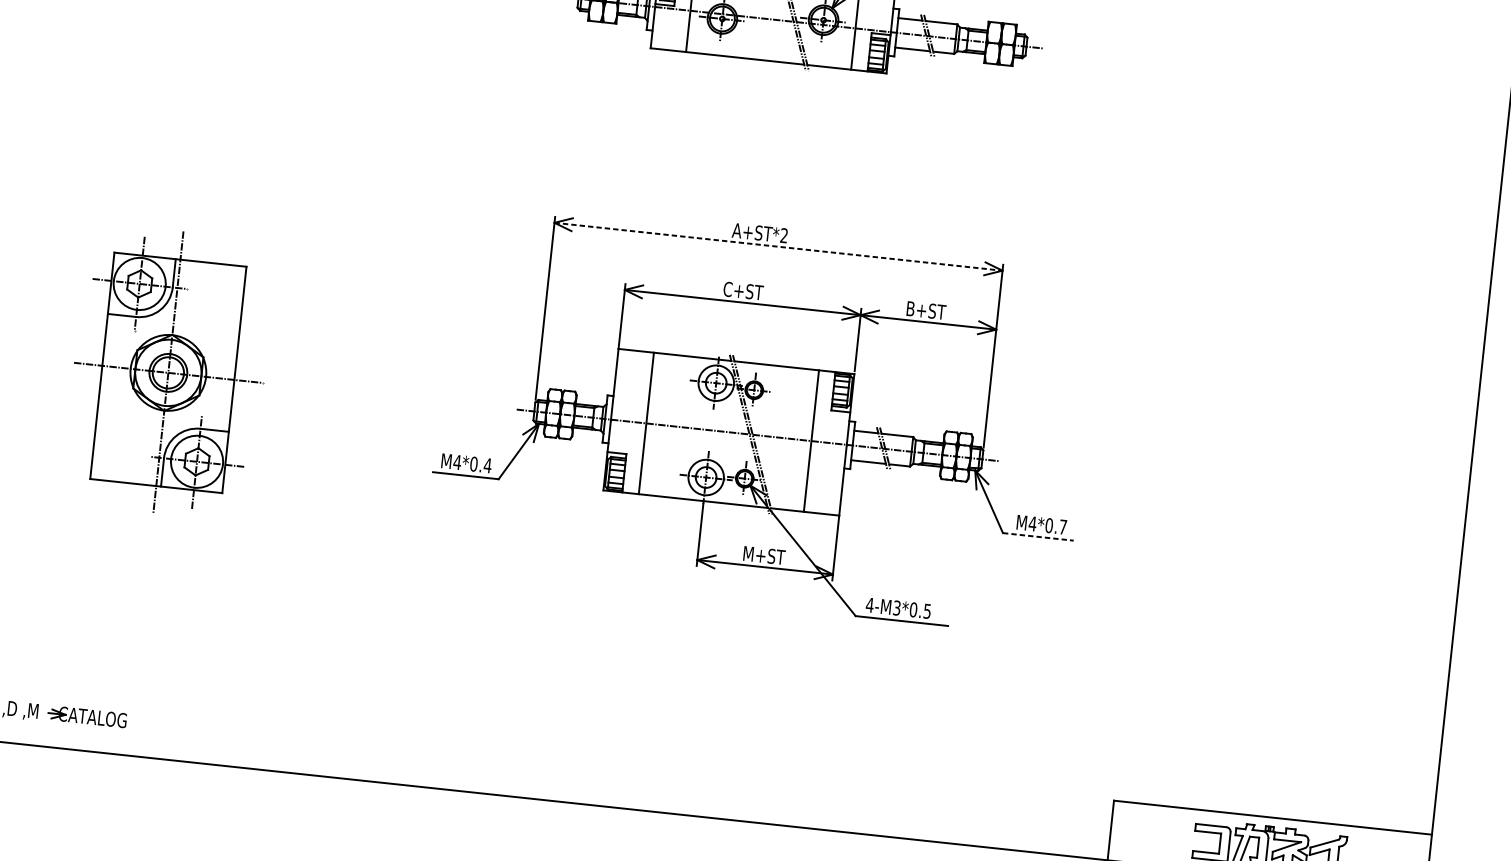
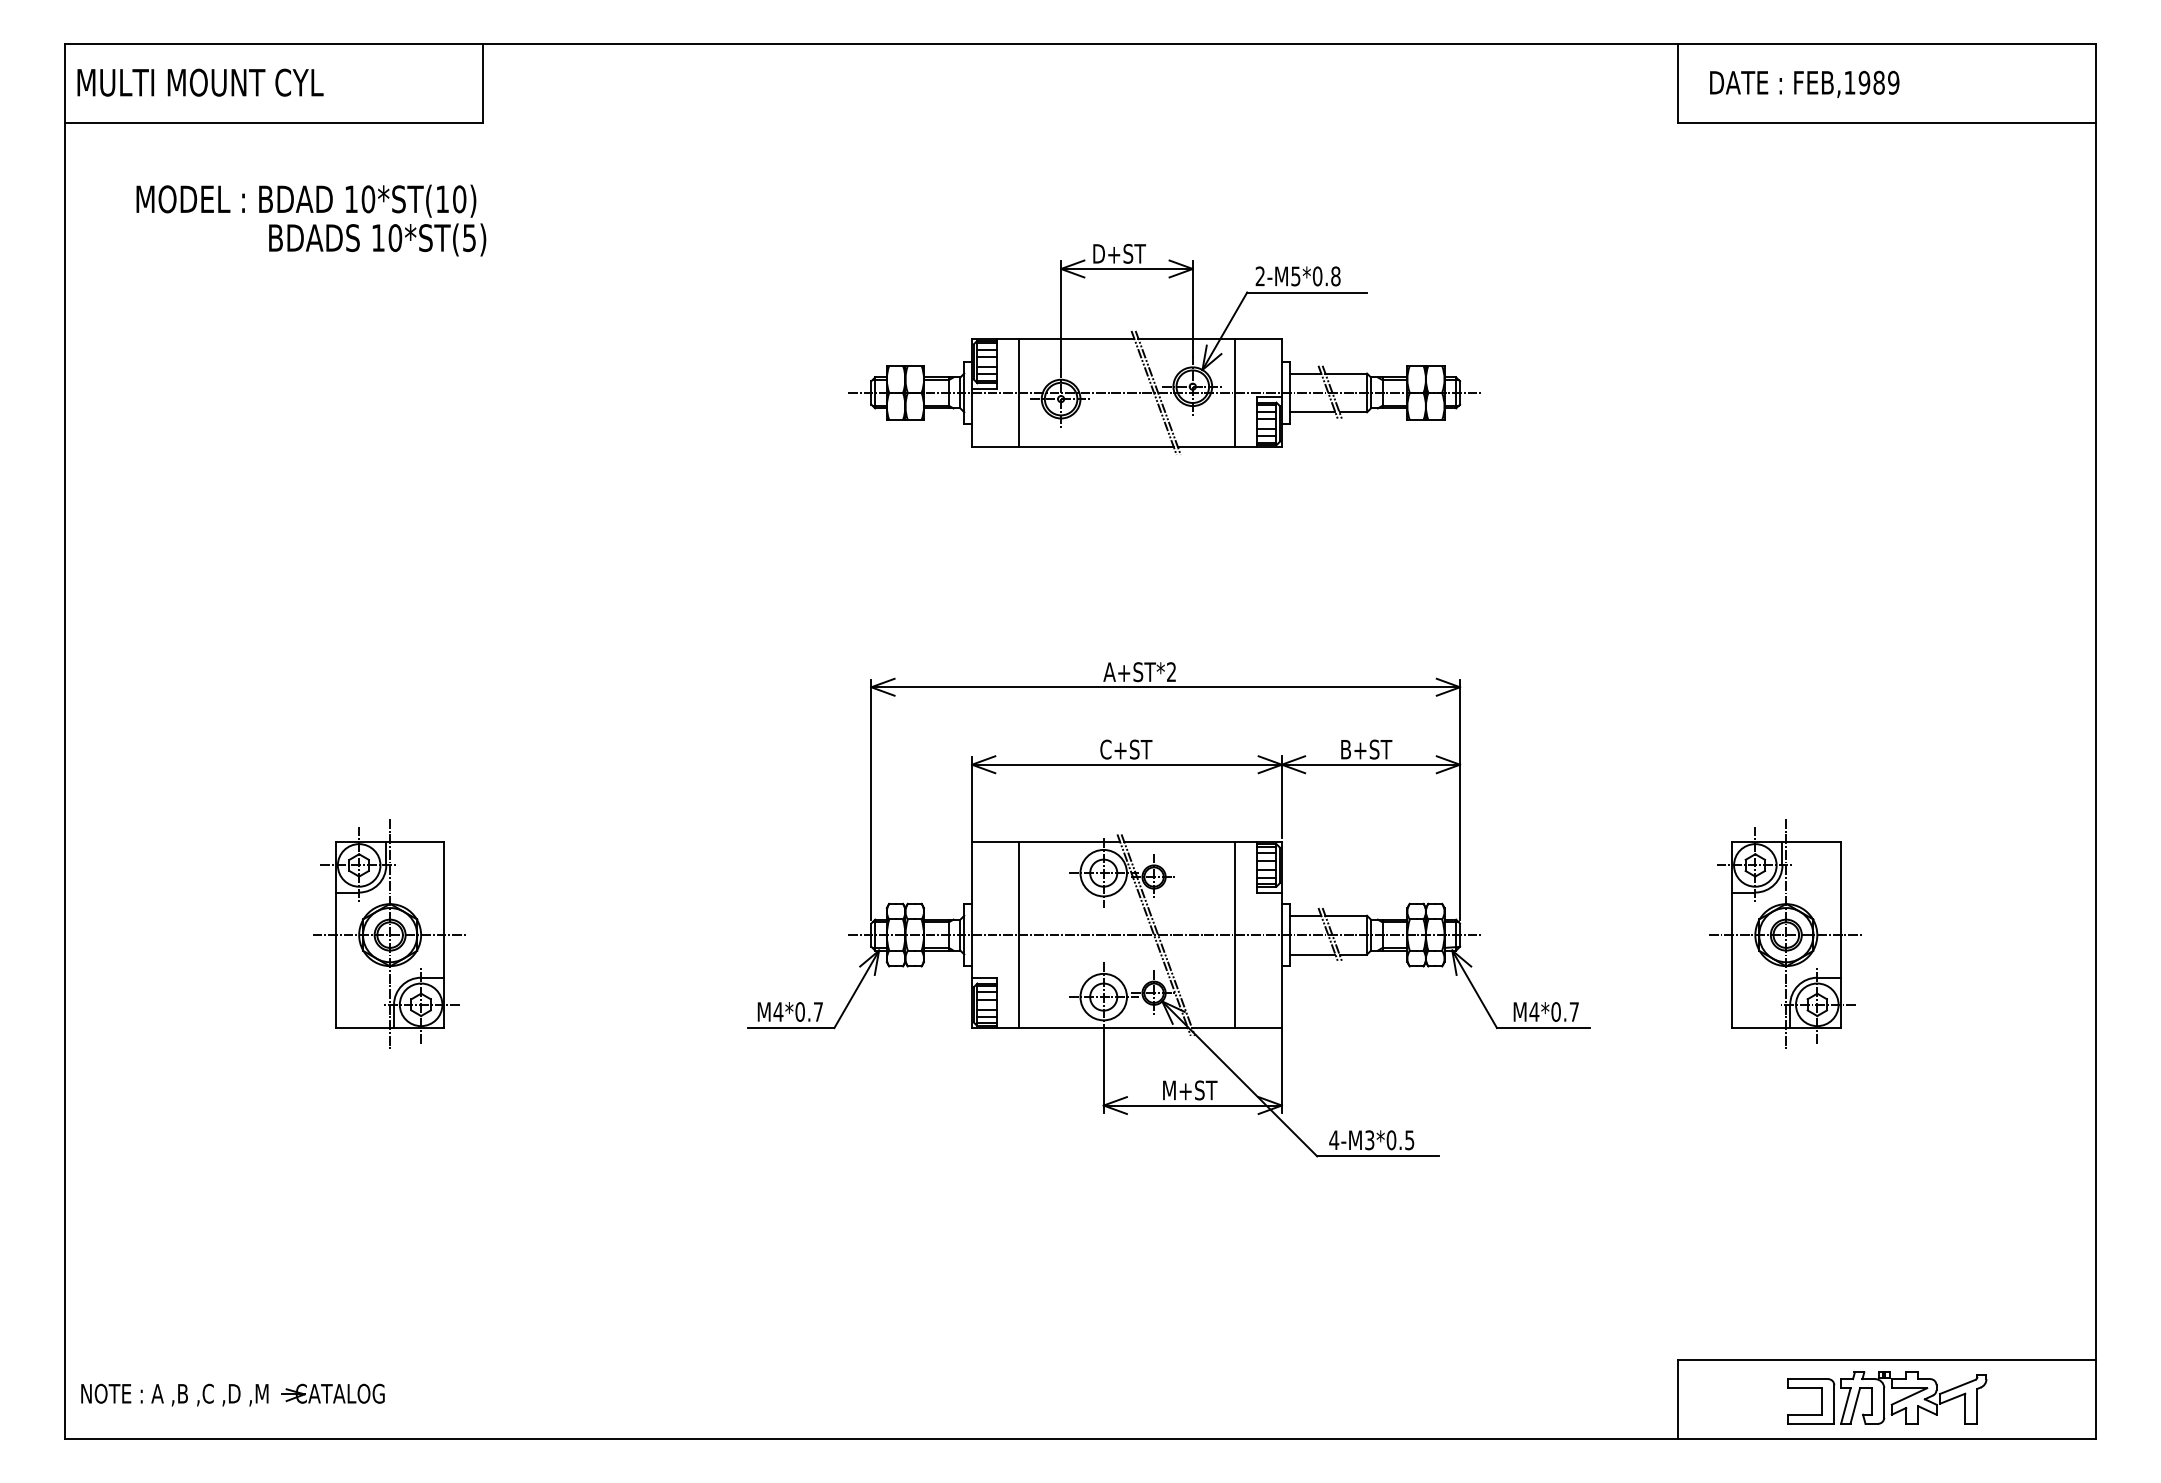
line: (779, 247) -> (1166, 687), dashed -> solid
part: (167, 371) -> (389, 933), size x0.62
text: (487, 465) -> (818, 1011), M4*0.4 -> M4*0.7
part: (1230, 484) -> (1785, 933), added
line: (1038, 537) -> (1543, 1028), dashed -> solid

